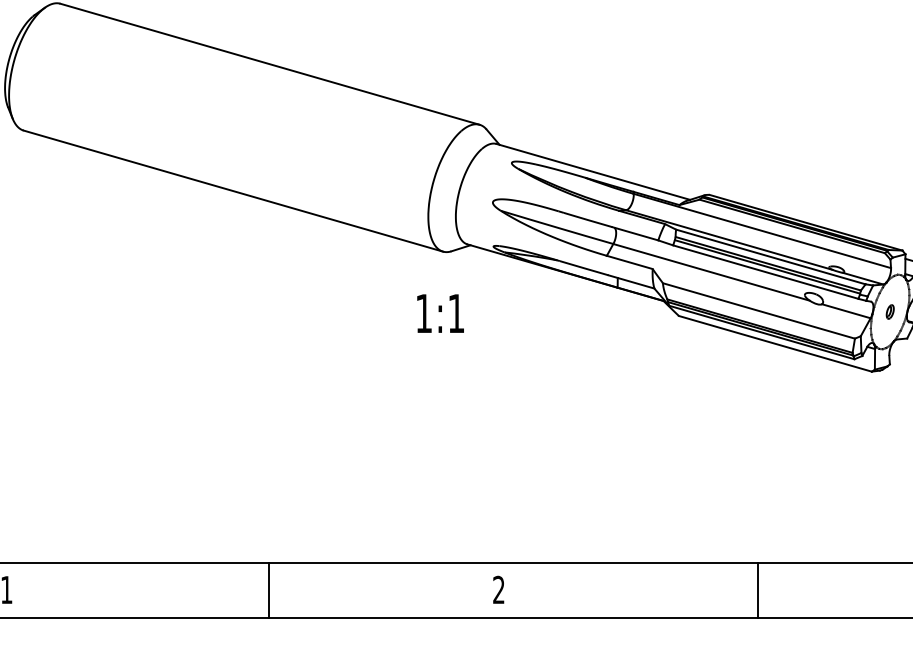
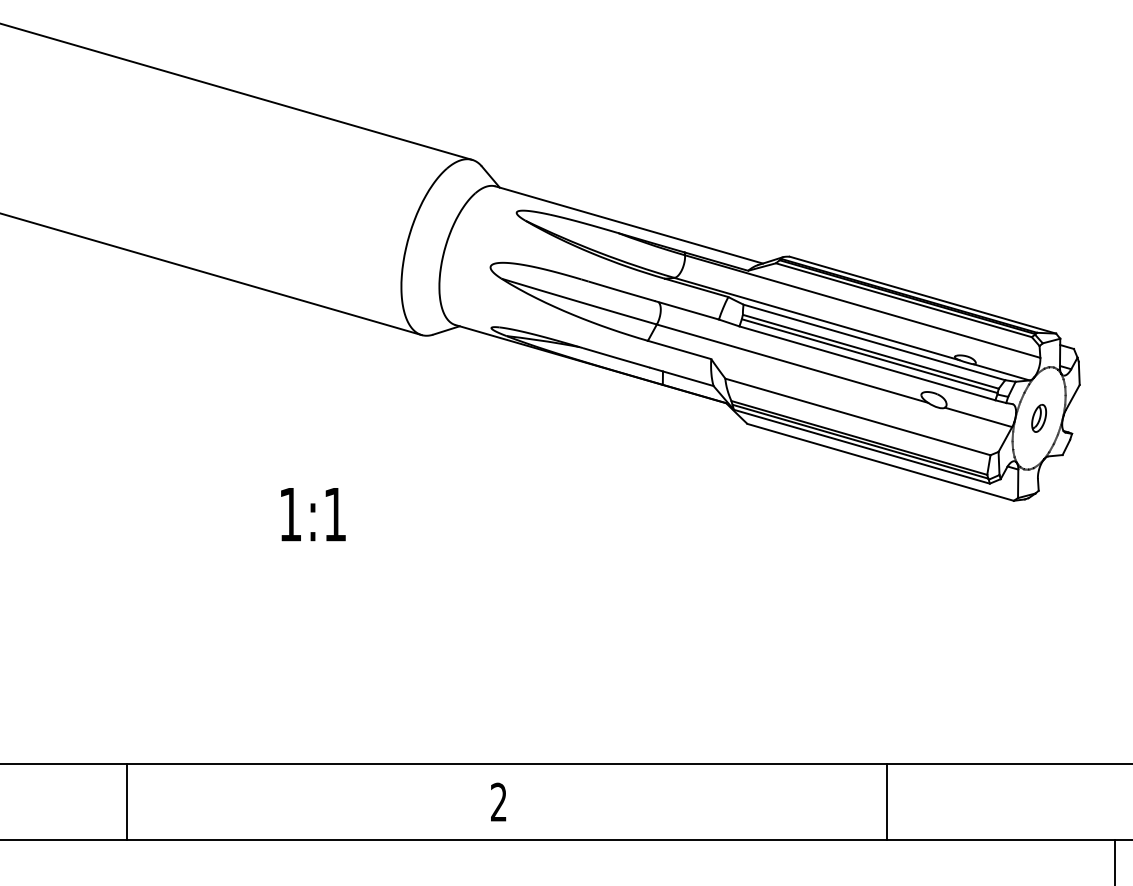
part: (890, 311) -> (1039, 417), size x1.43
text: (440, 313) -> (313, 514), moved
line: (268, 589) -> (126, 801), moved
line: (757, 589) -> (886, 801), moved

